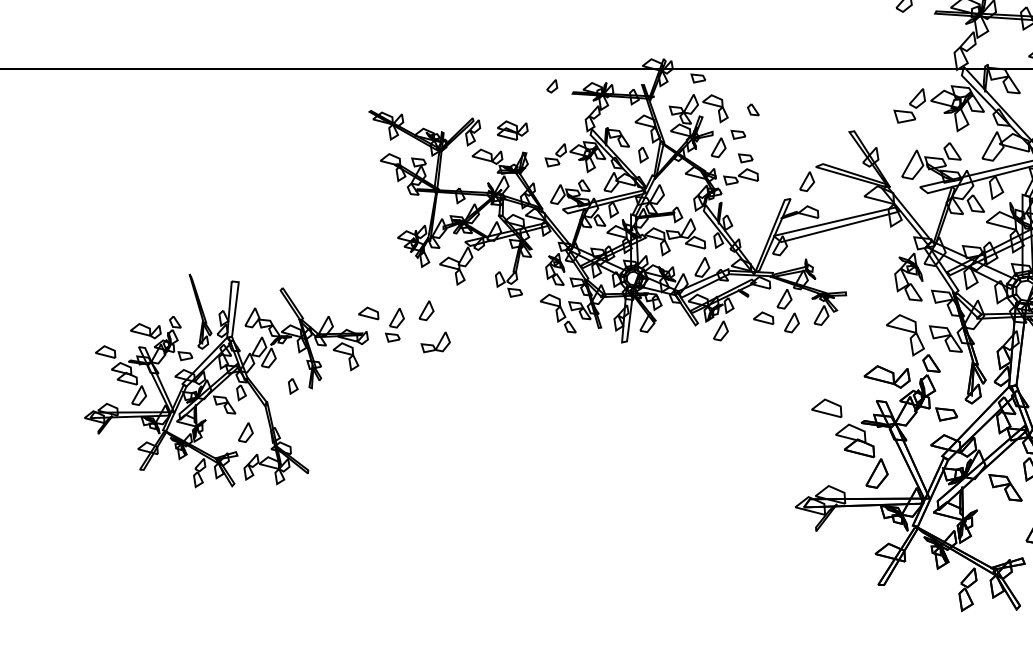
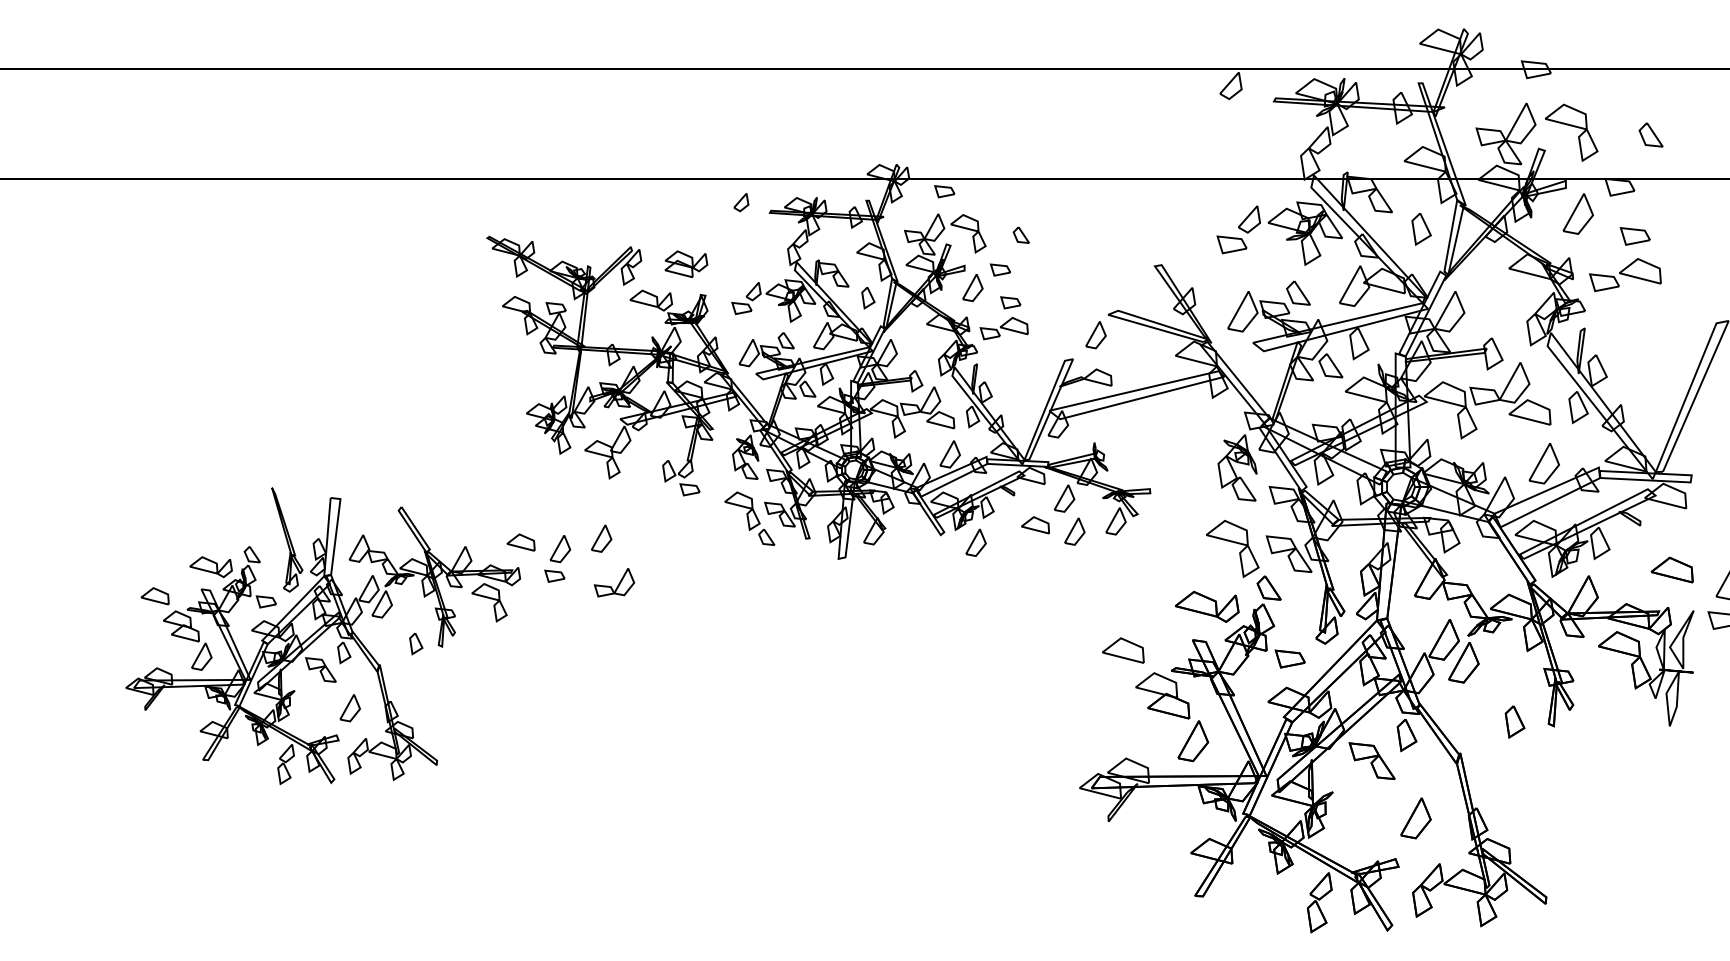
part: (257, 388) -> (366, 647), moved

